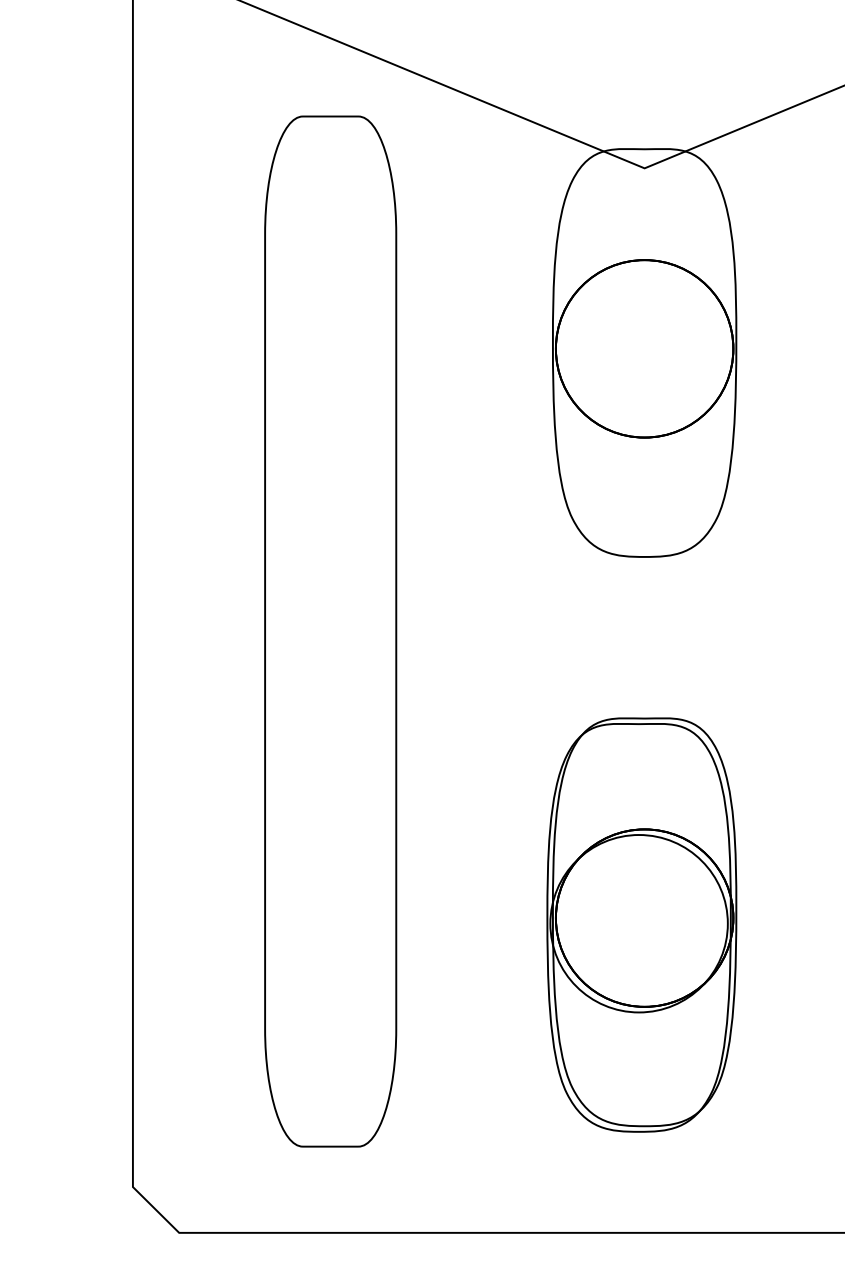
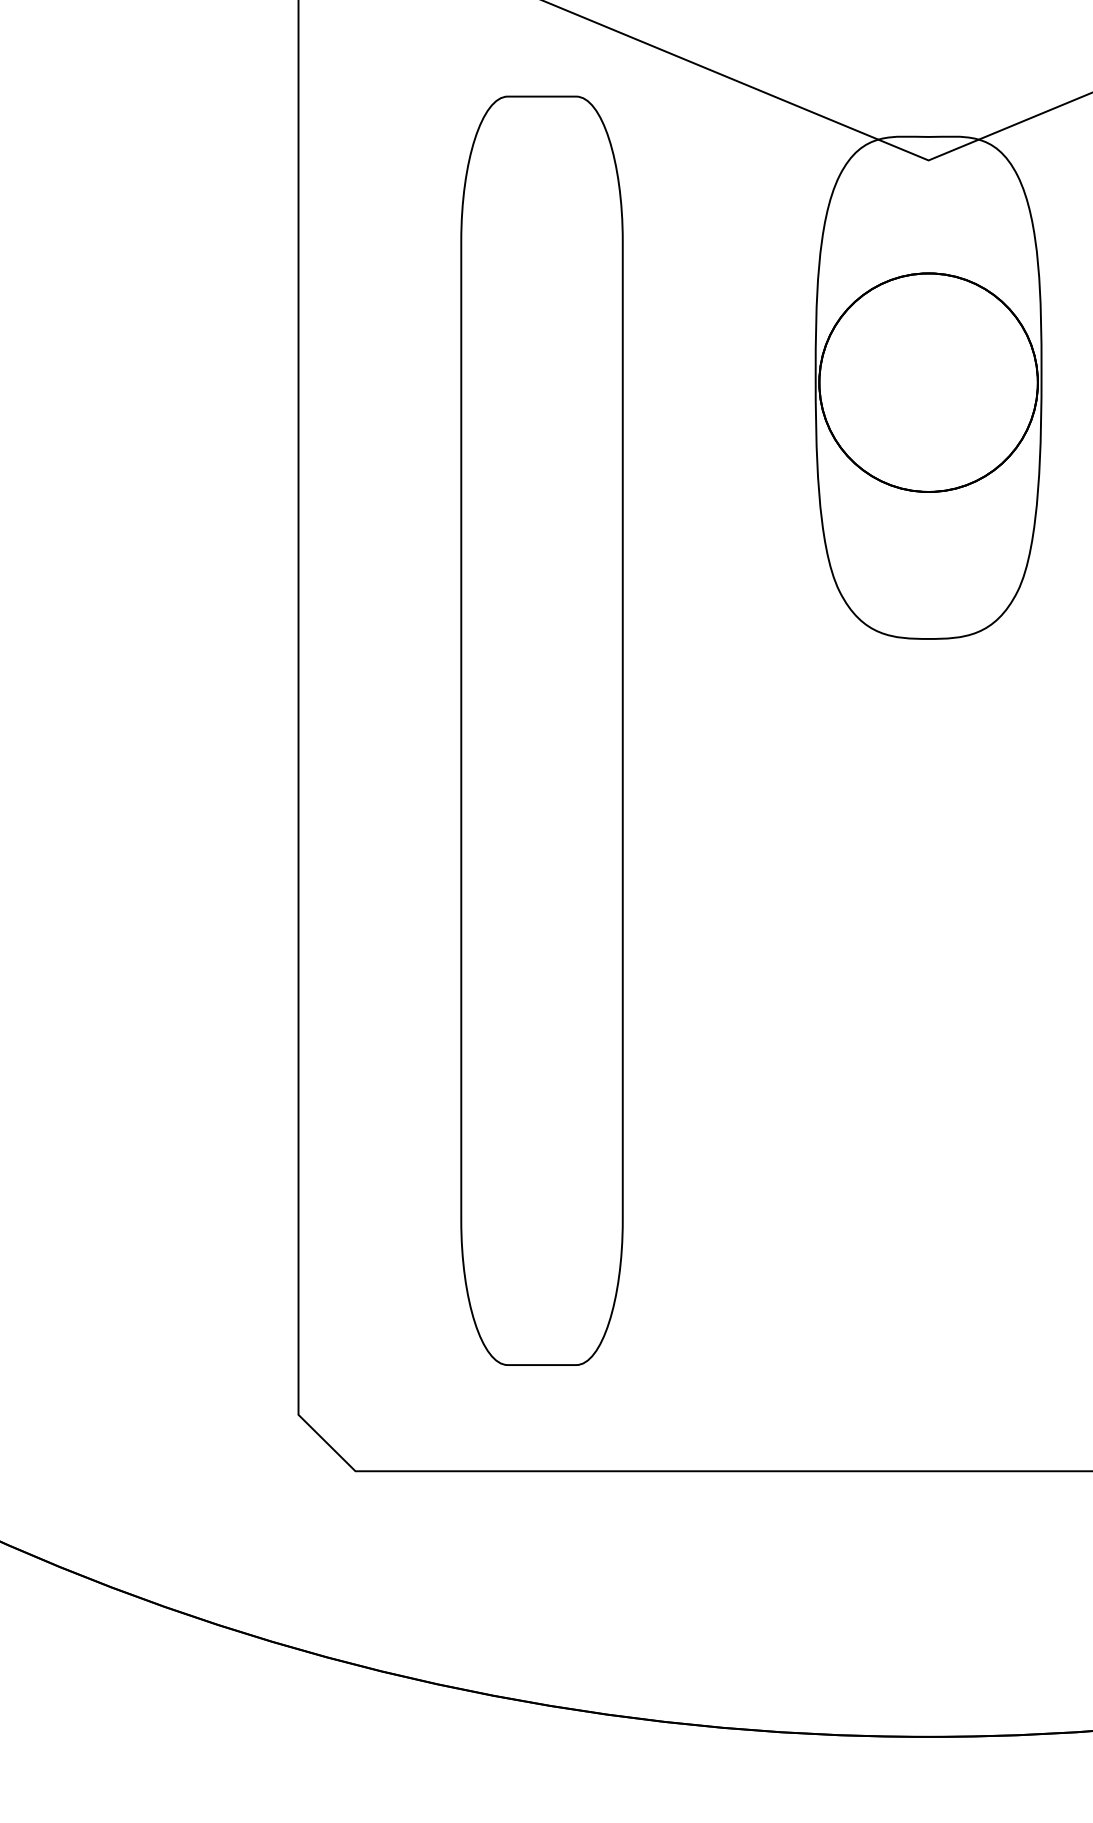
part: (642, 924) -> (925, 1091), removed

